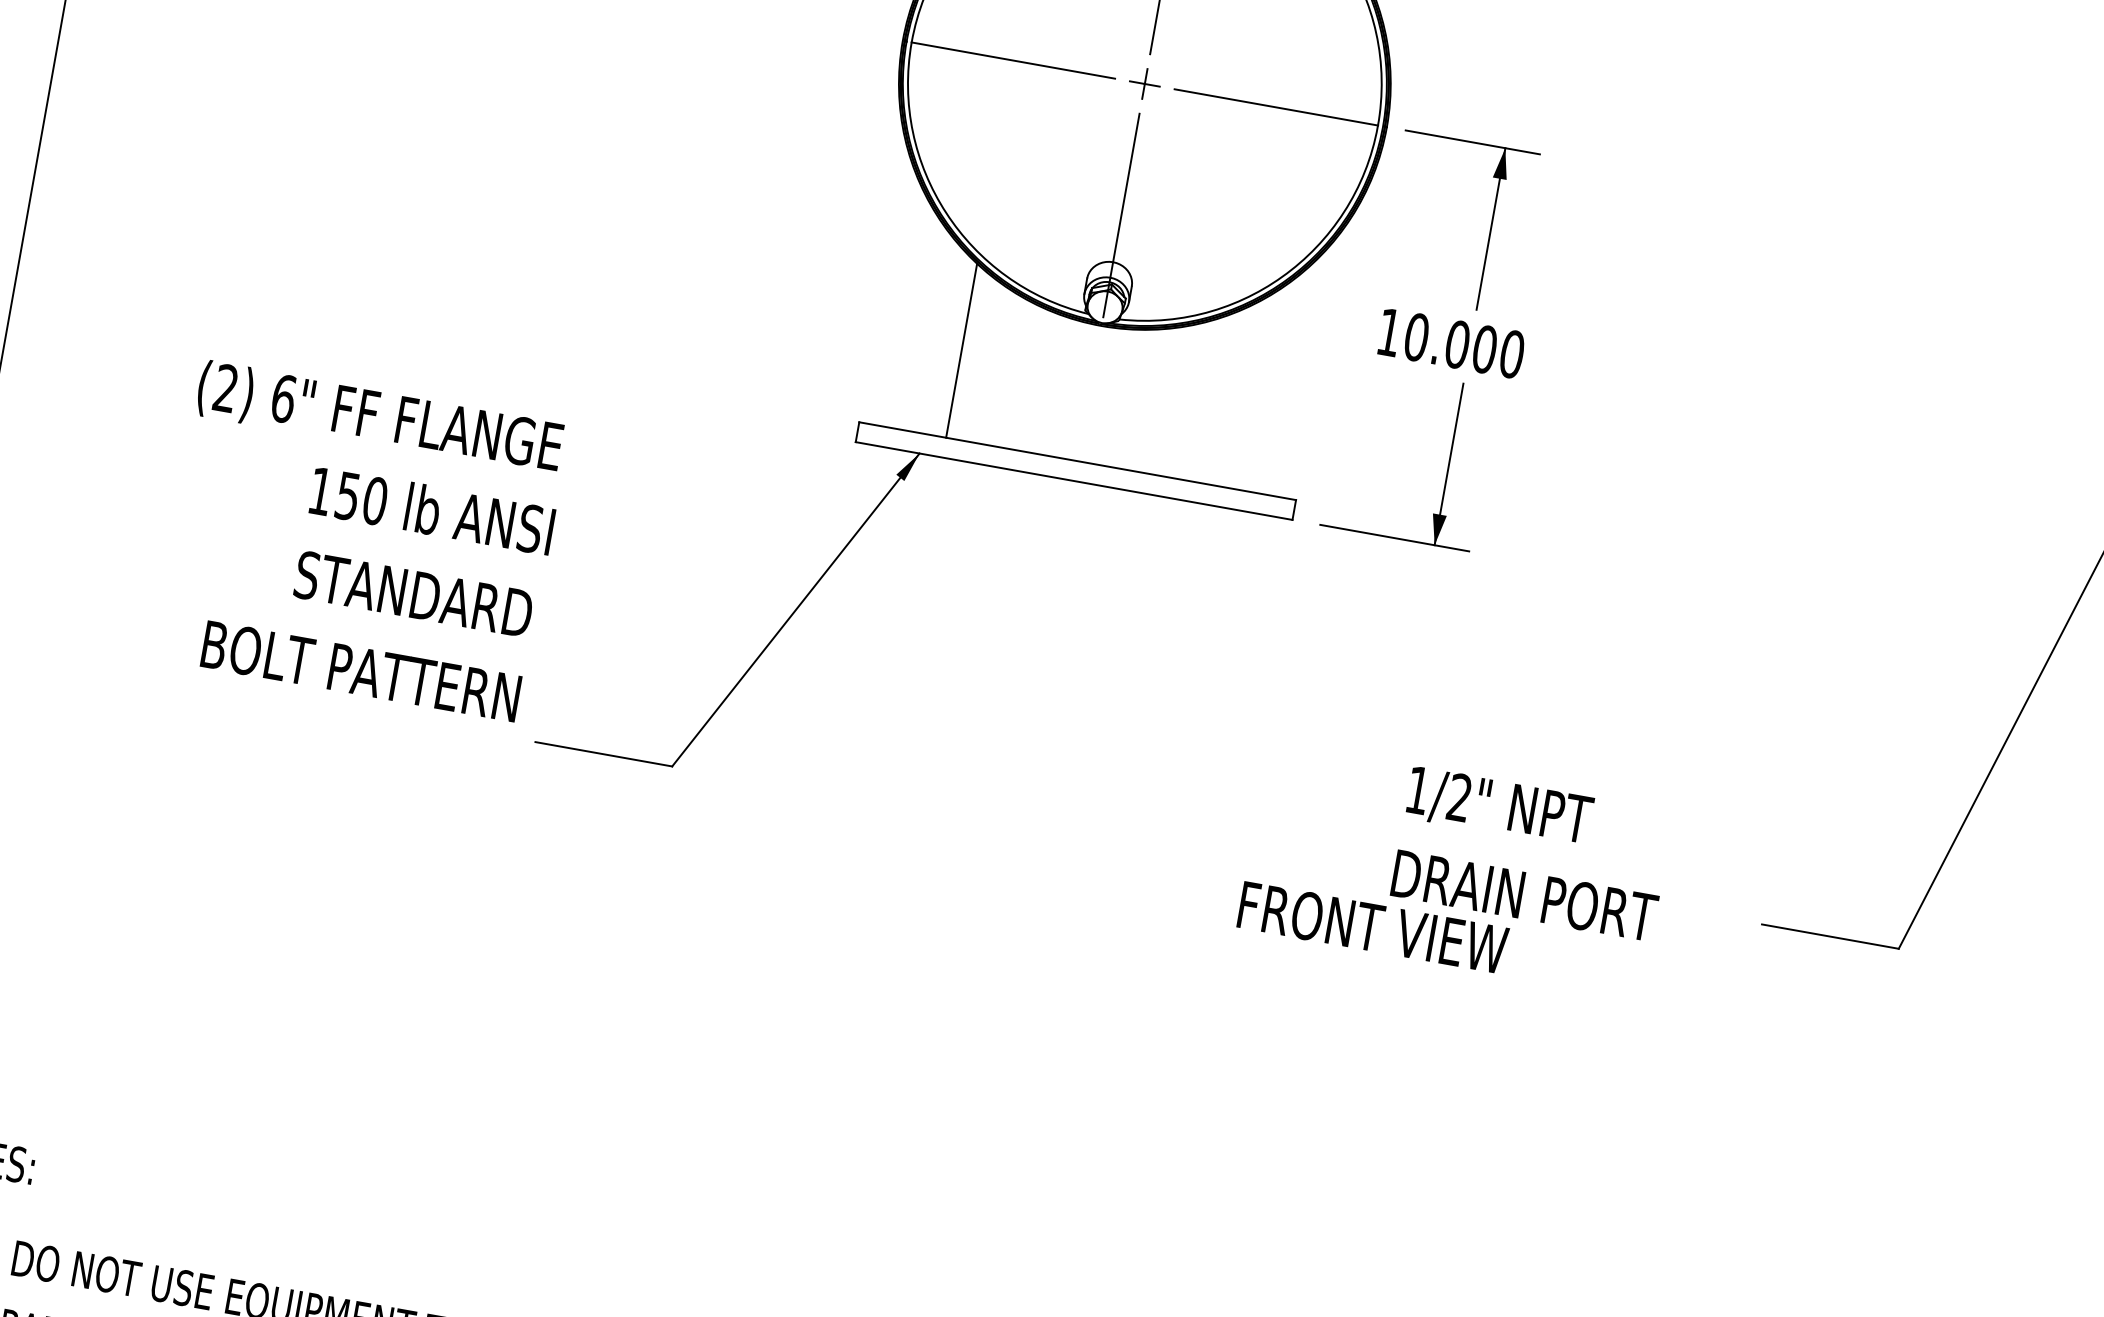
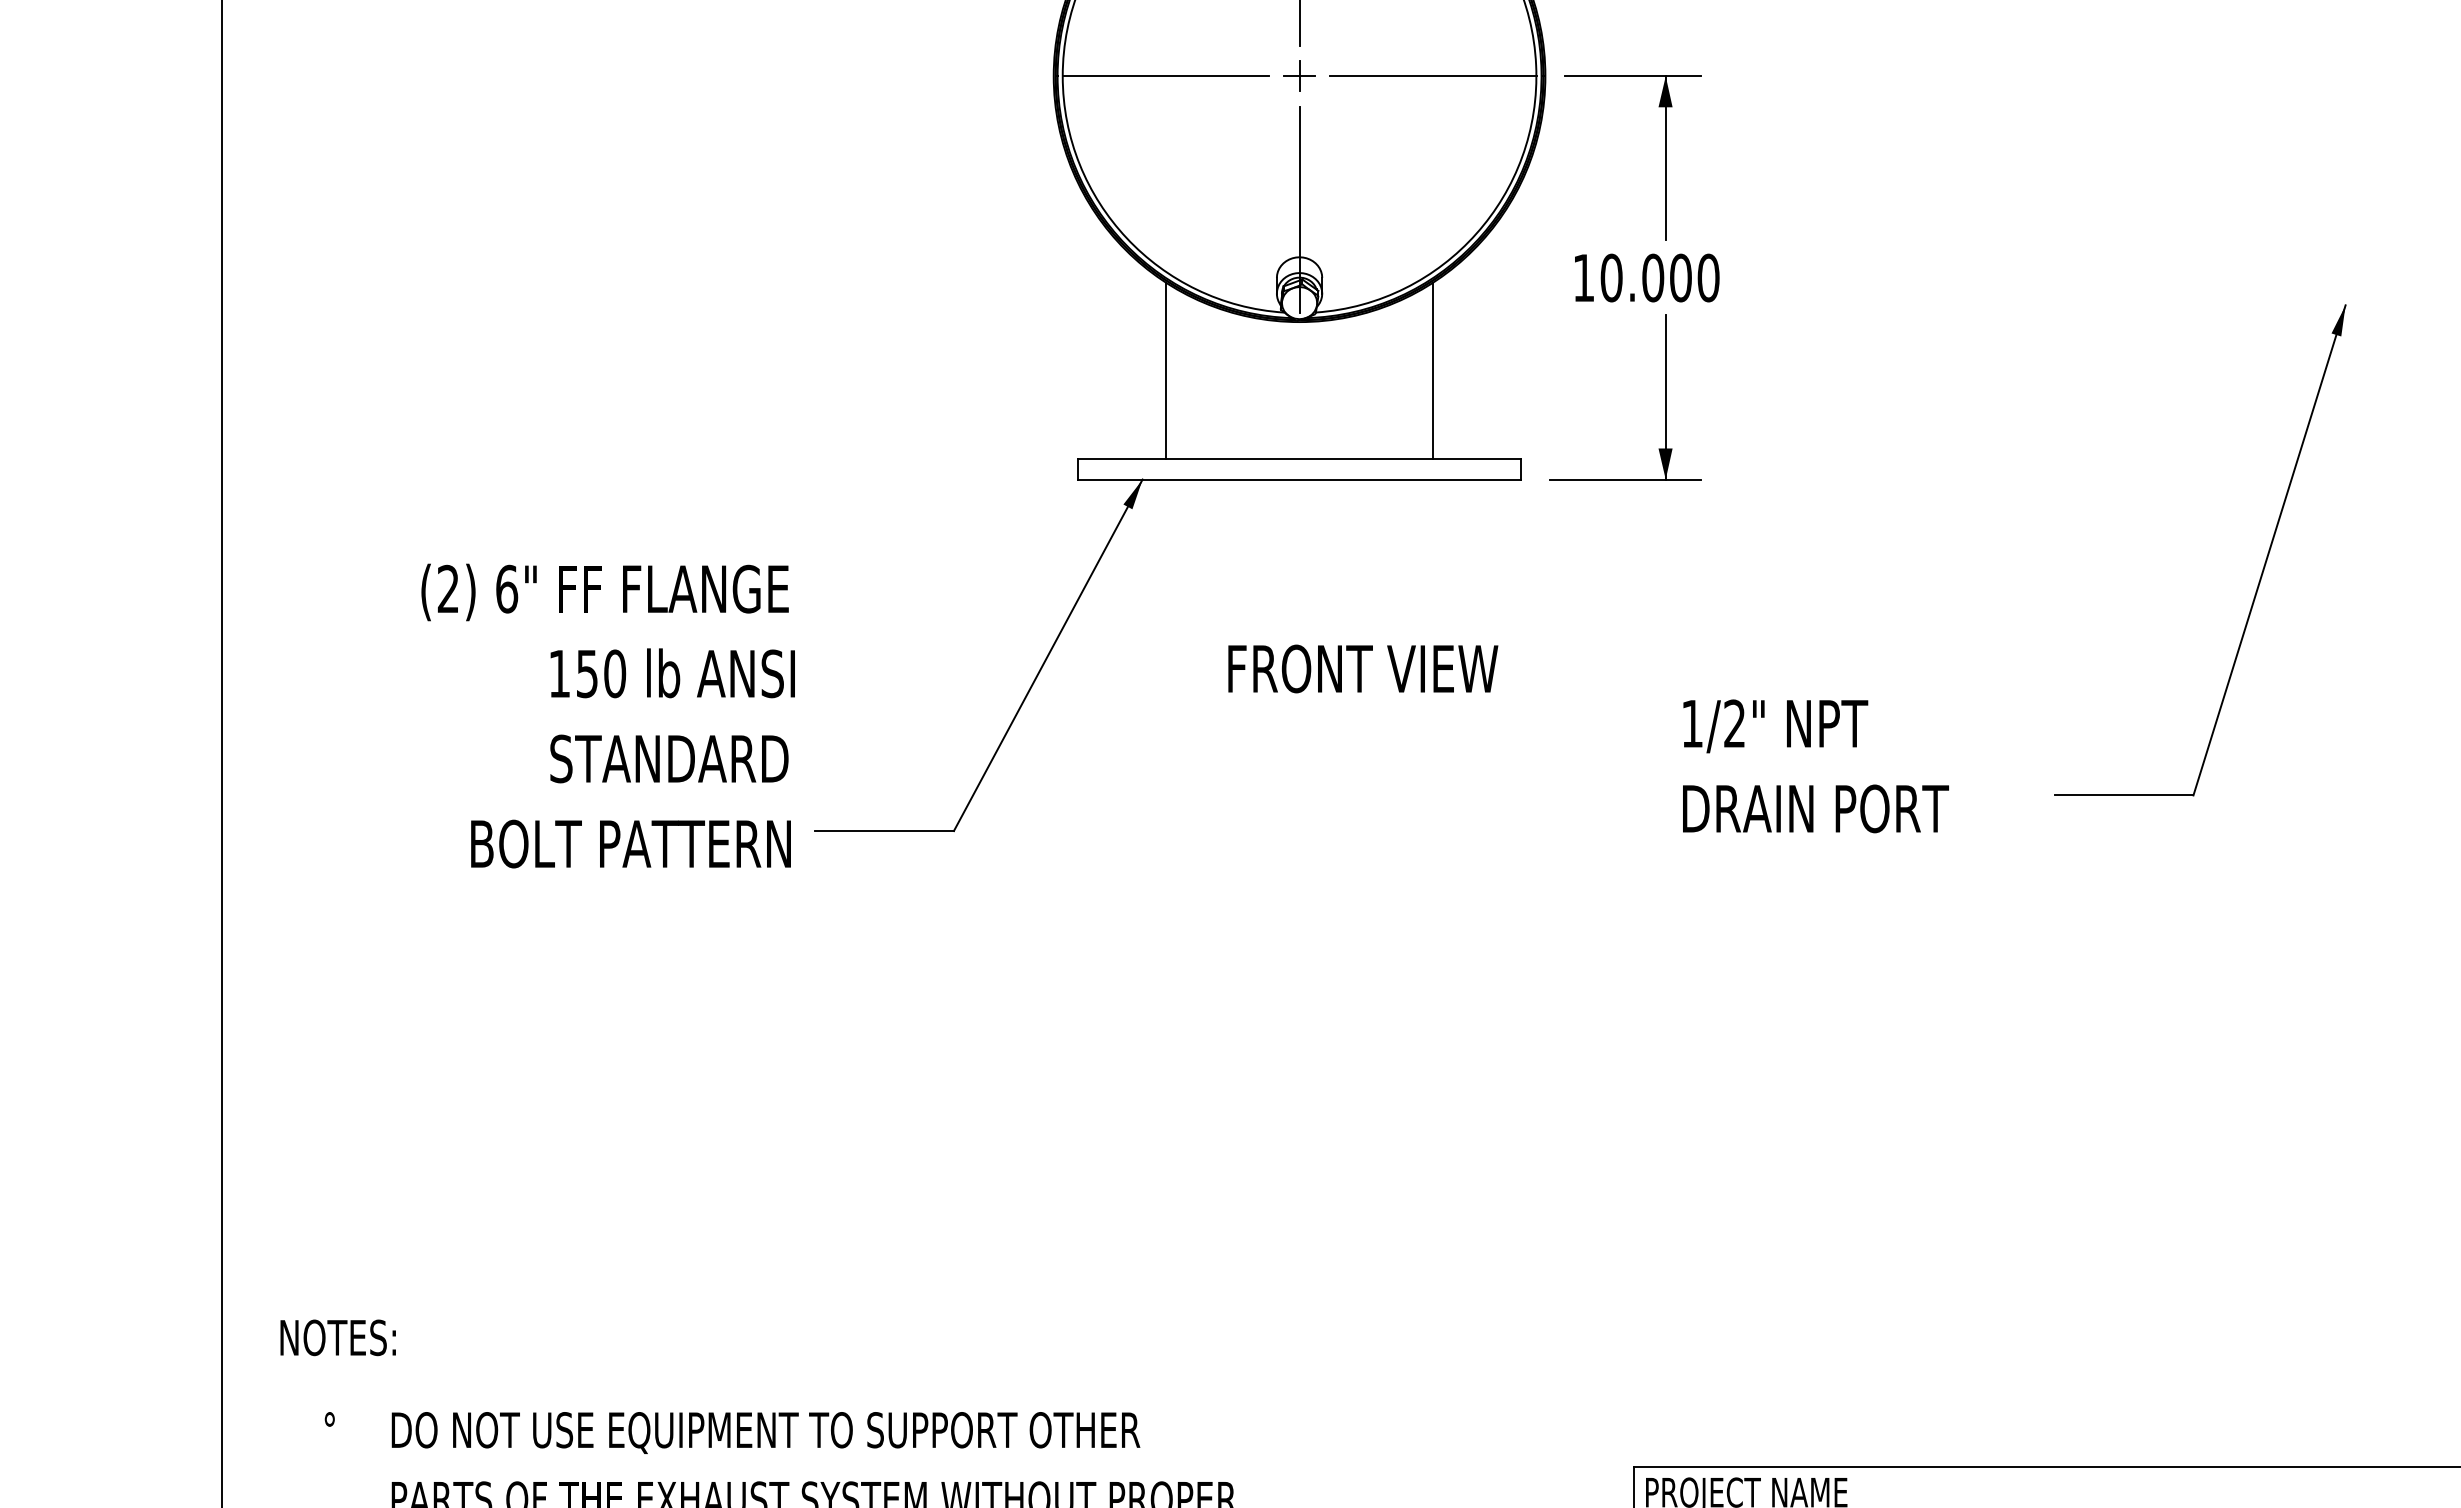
line: (1225, 397) -> (1433, 370), added
text: (360, 540) -> (607, 715), moved
text: (1373, 927) -> (1363, 668), moved

